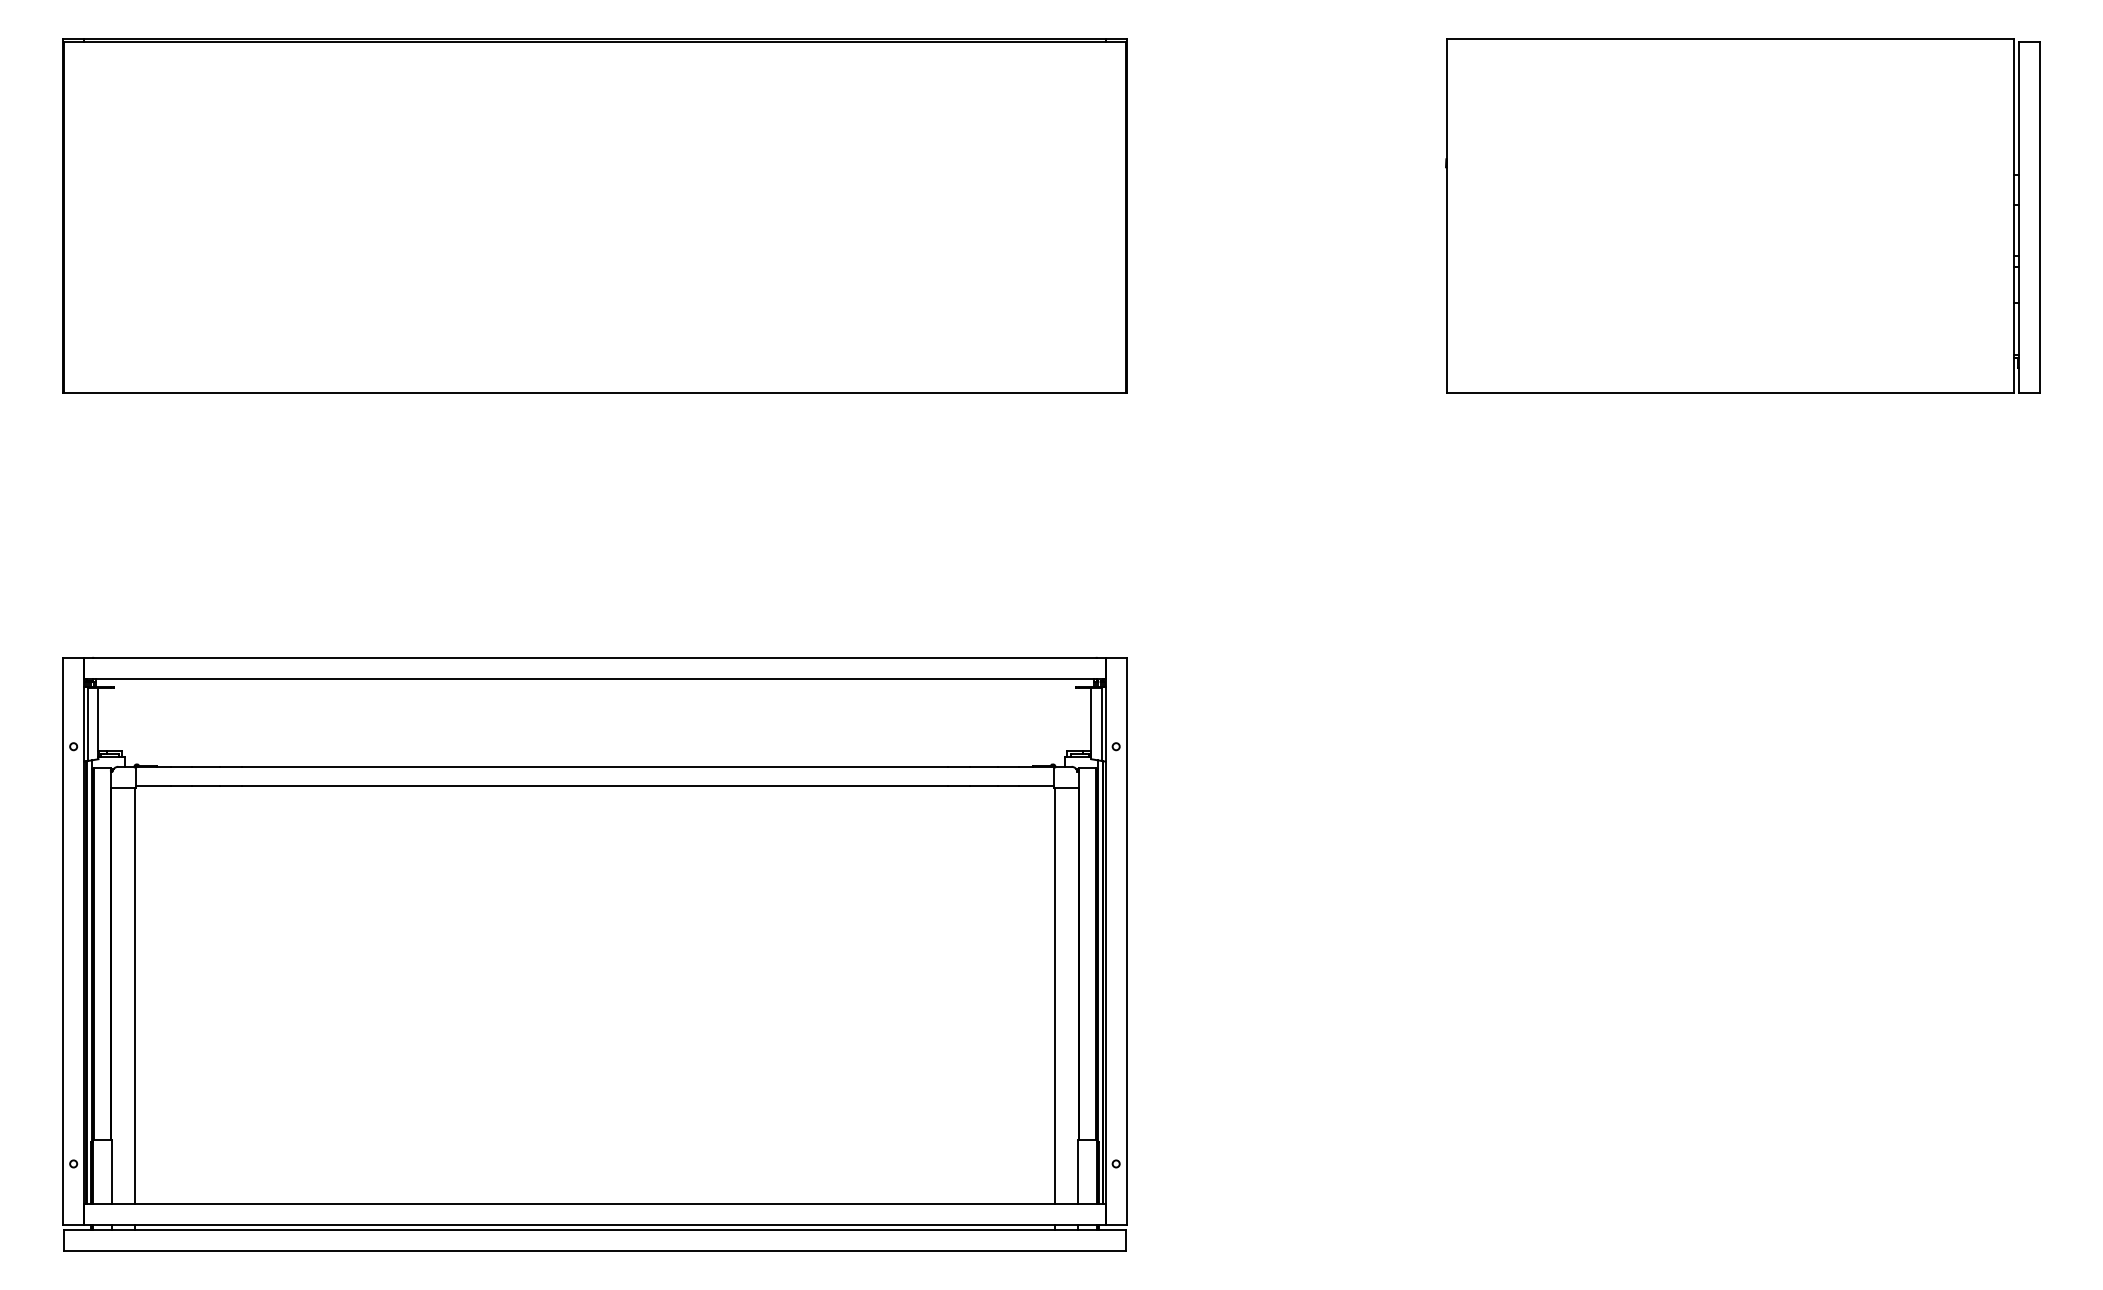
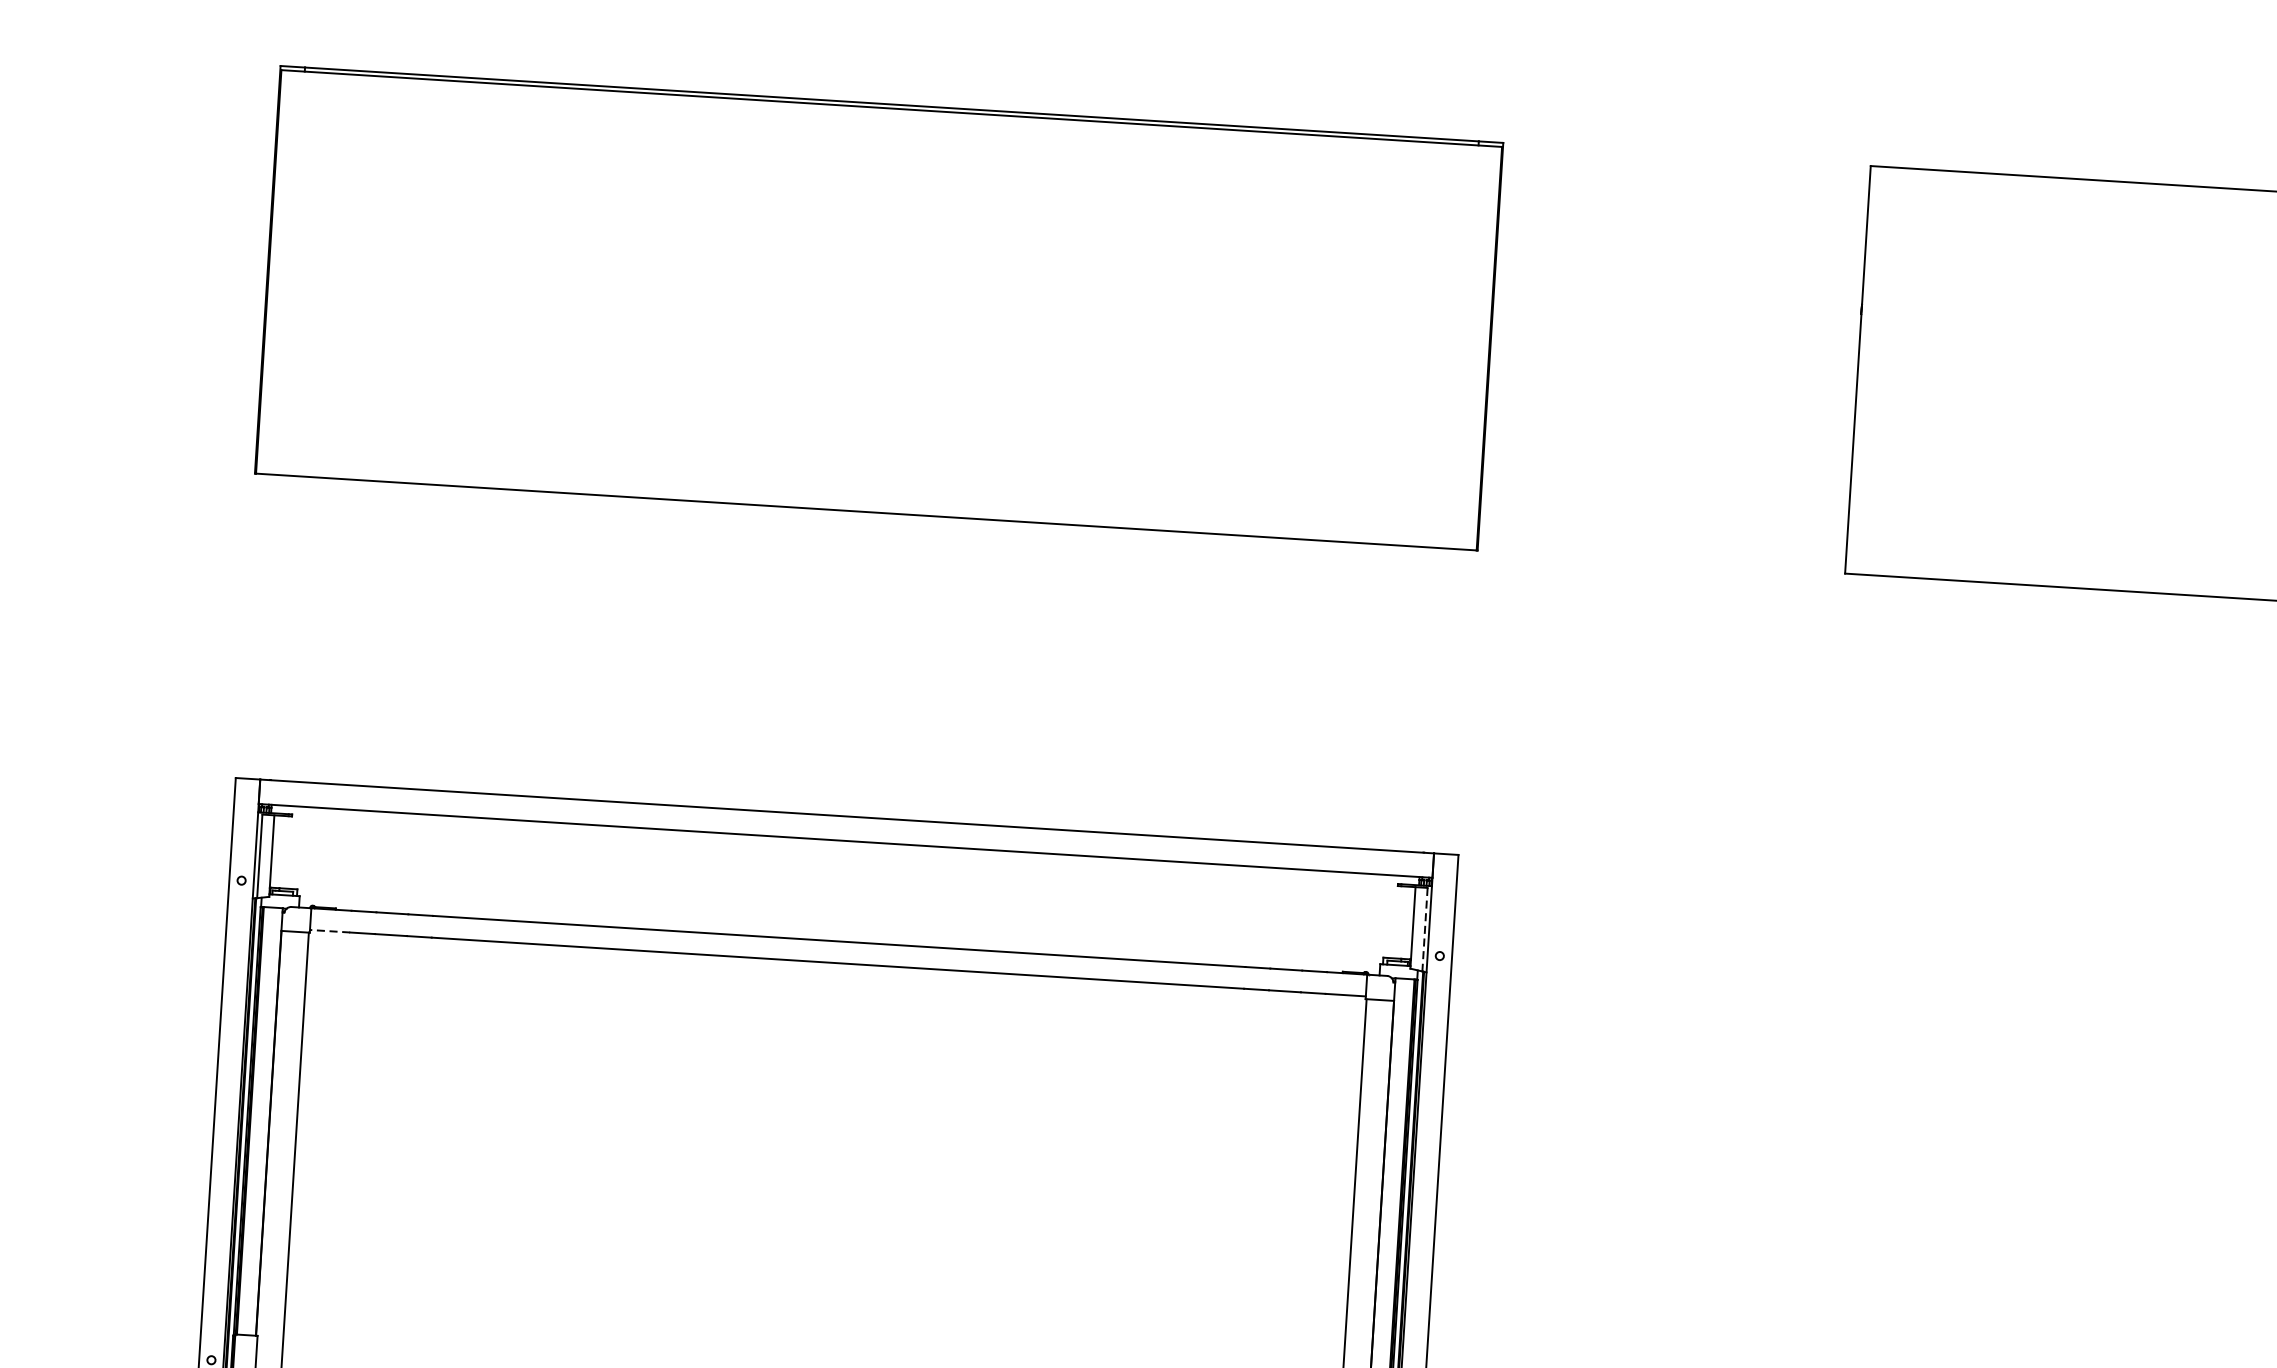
line: (1101, 725) -> (1424, 930), solid -> dashed
line: (152, 785) -> (329, 930), solid -> dashed

